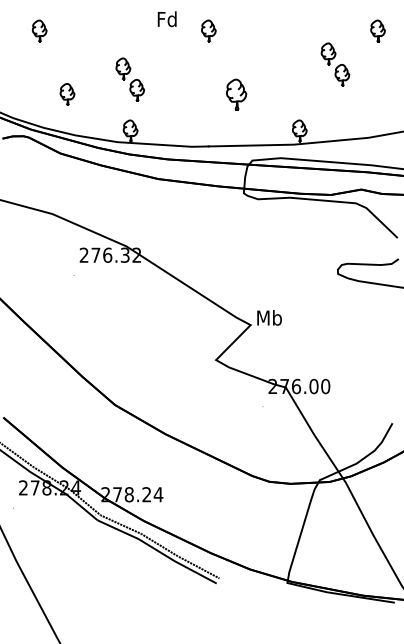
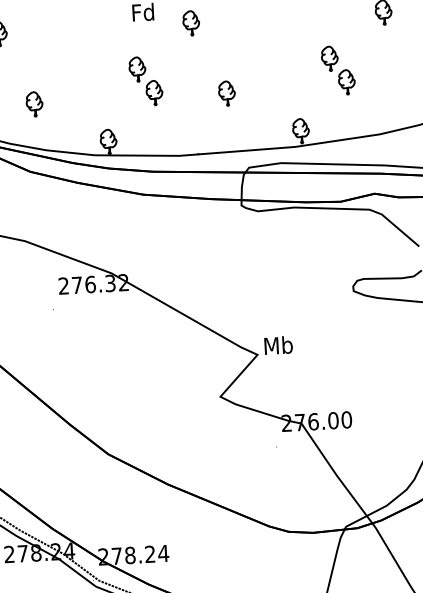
part: (335, 64) -> (338, 70), moved
part: (129, 79) -> (145, 80), moved
part: (236, 94) -> (226, 93), size x0.71

